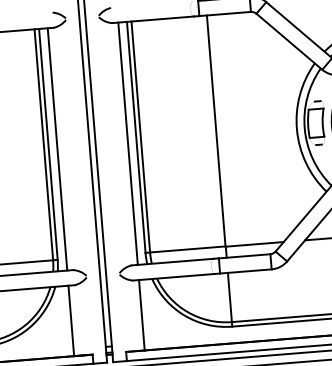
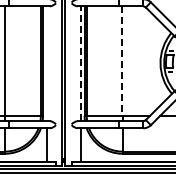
line: (216, 131) -> (122, 61), solid -> dashed
line: (127, 143) -> (80, 63), solid -> dashed
line: (58, 148) -> (47, 63), removed

